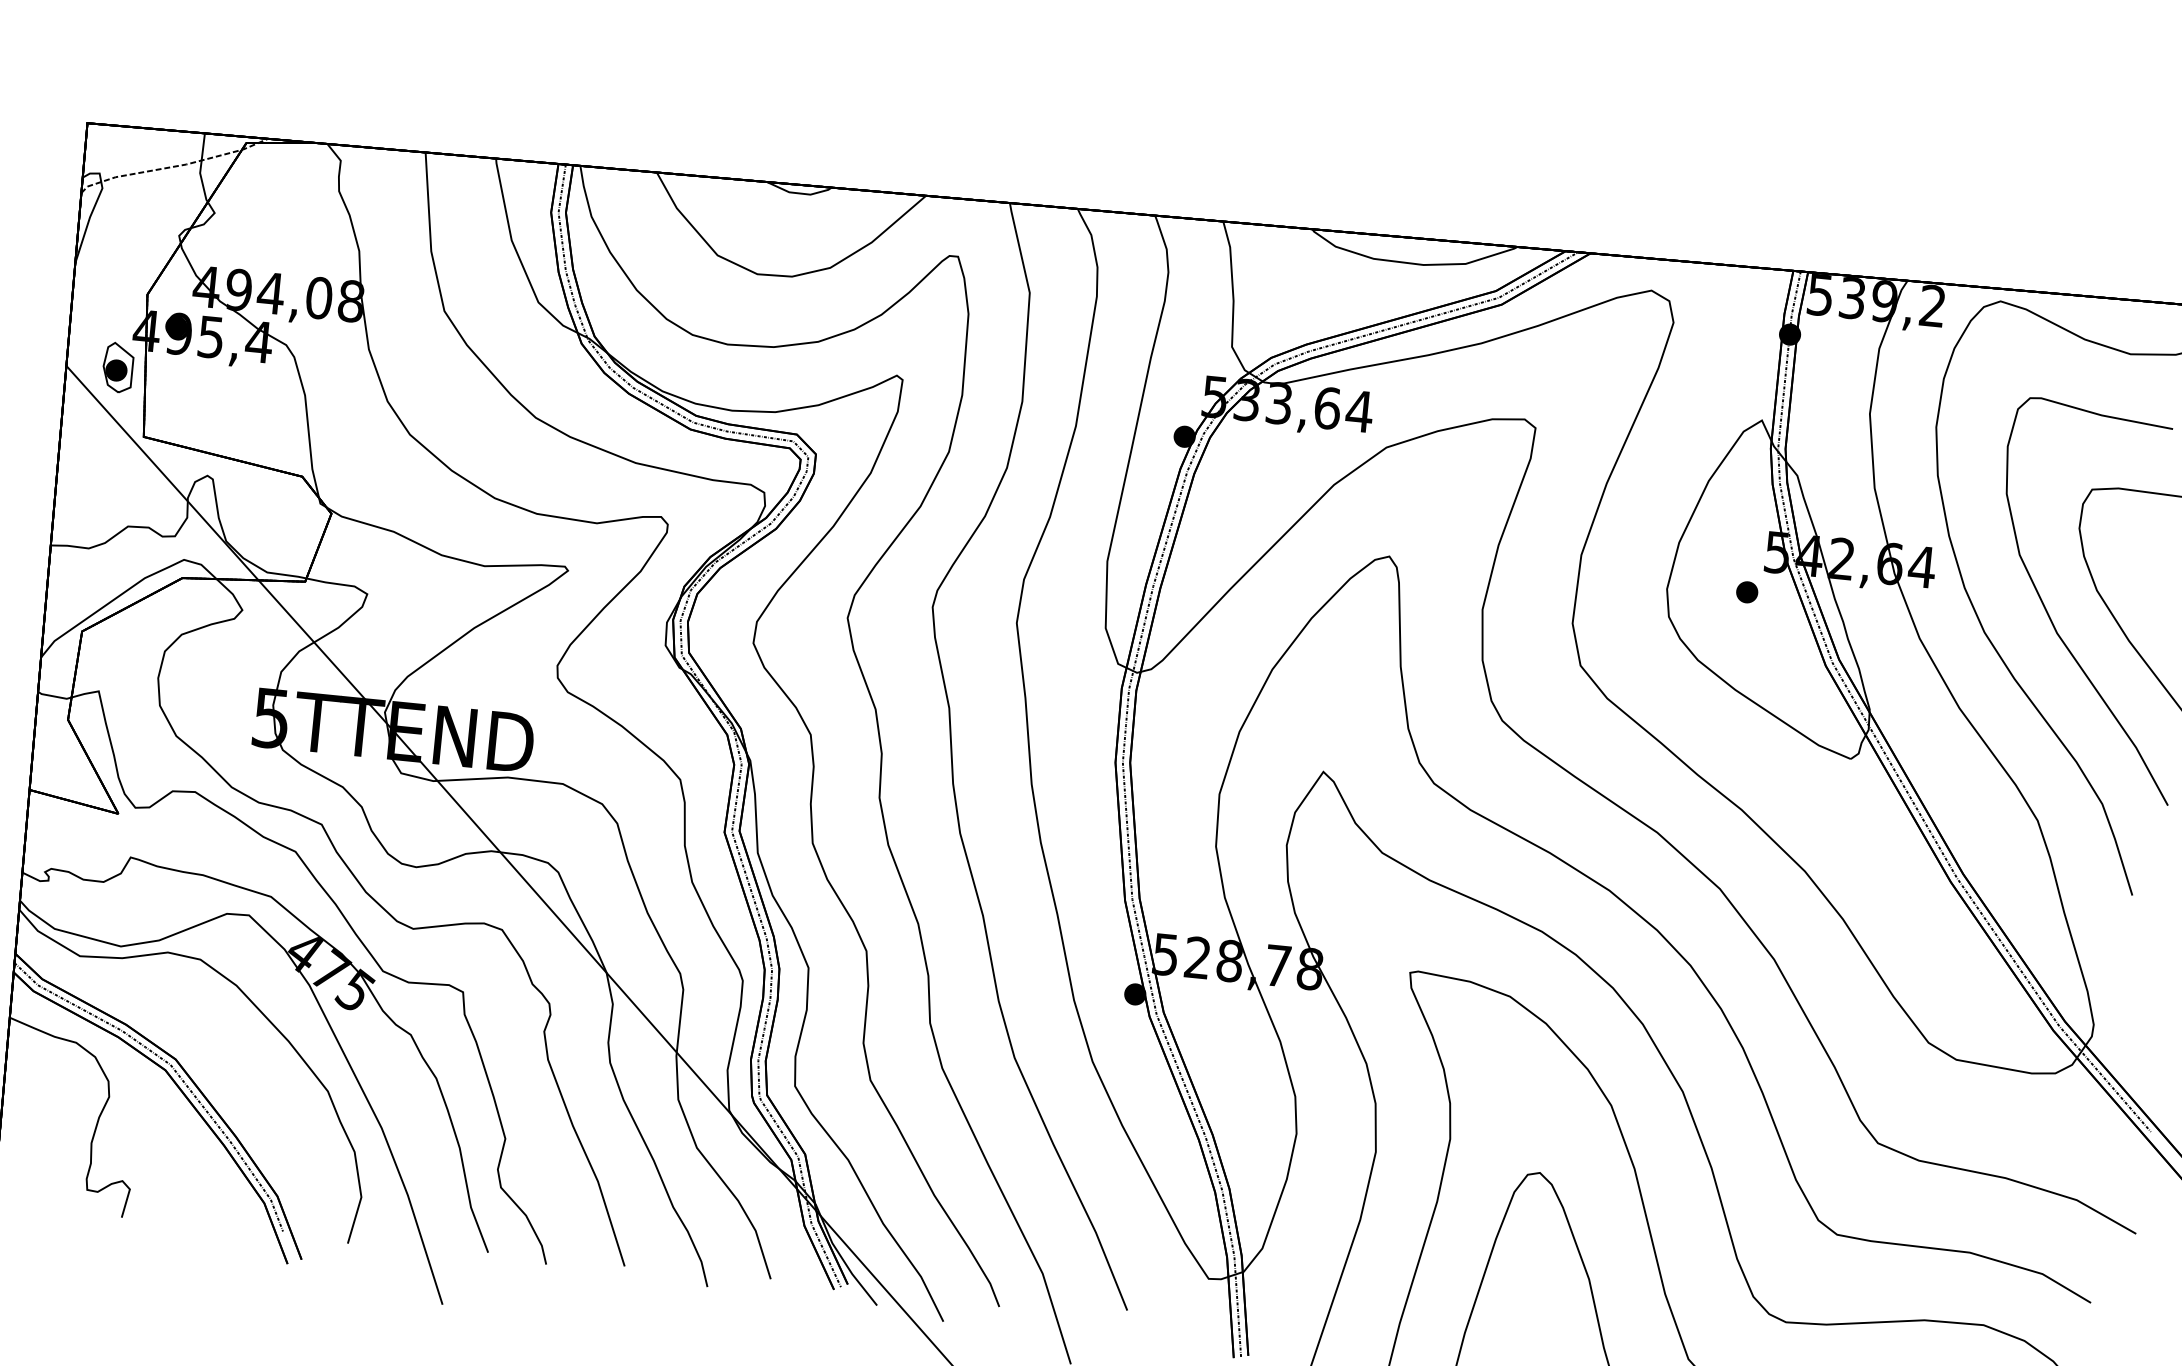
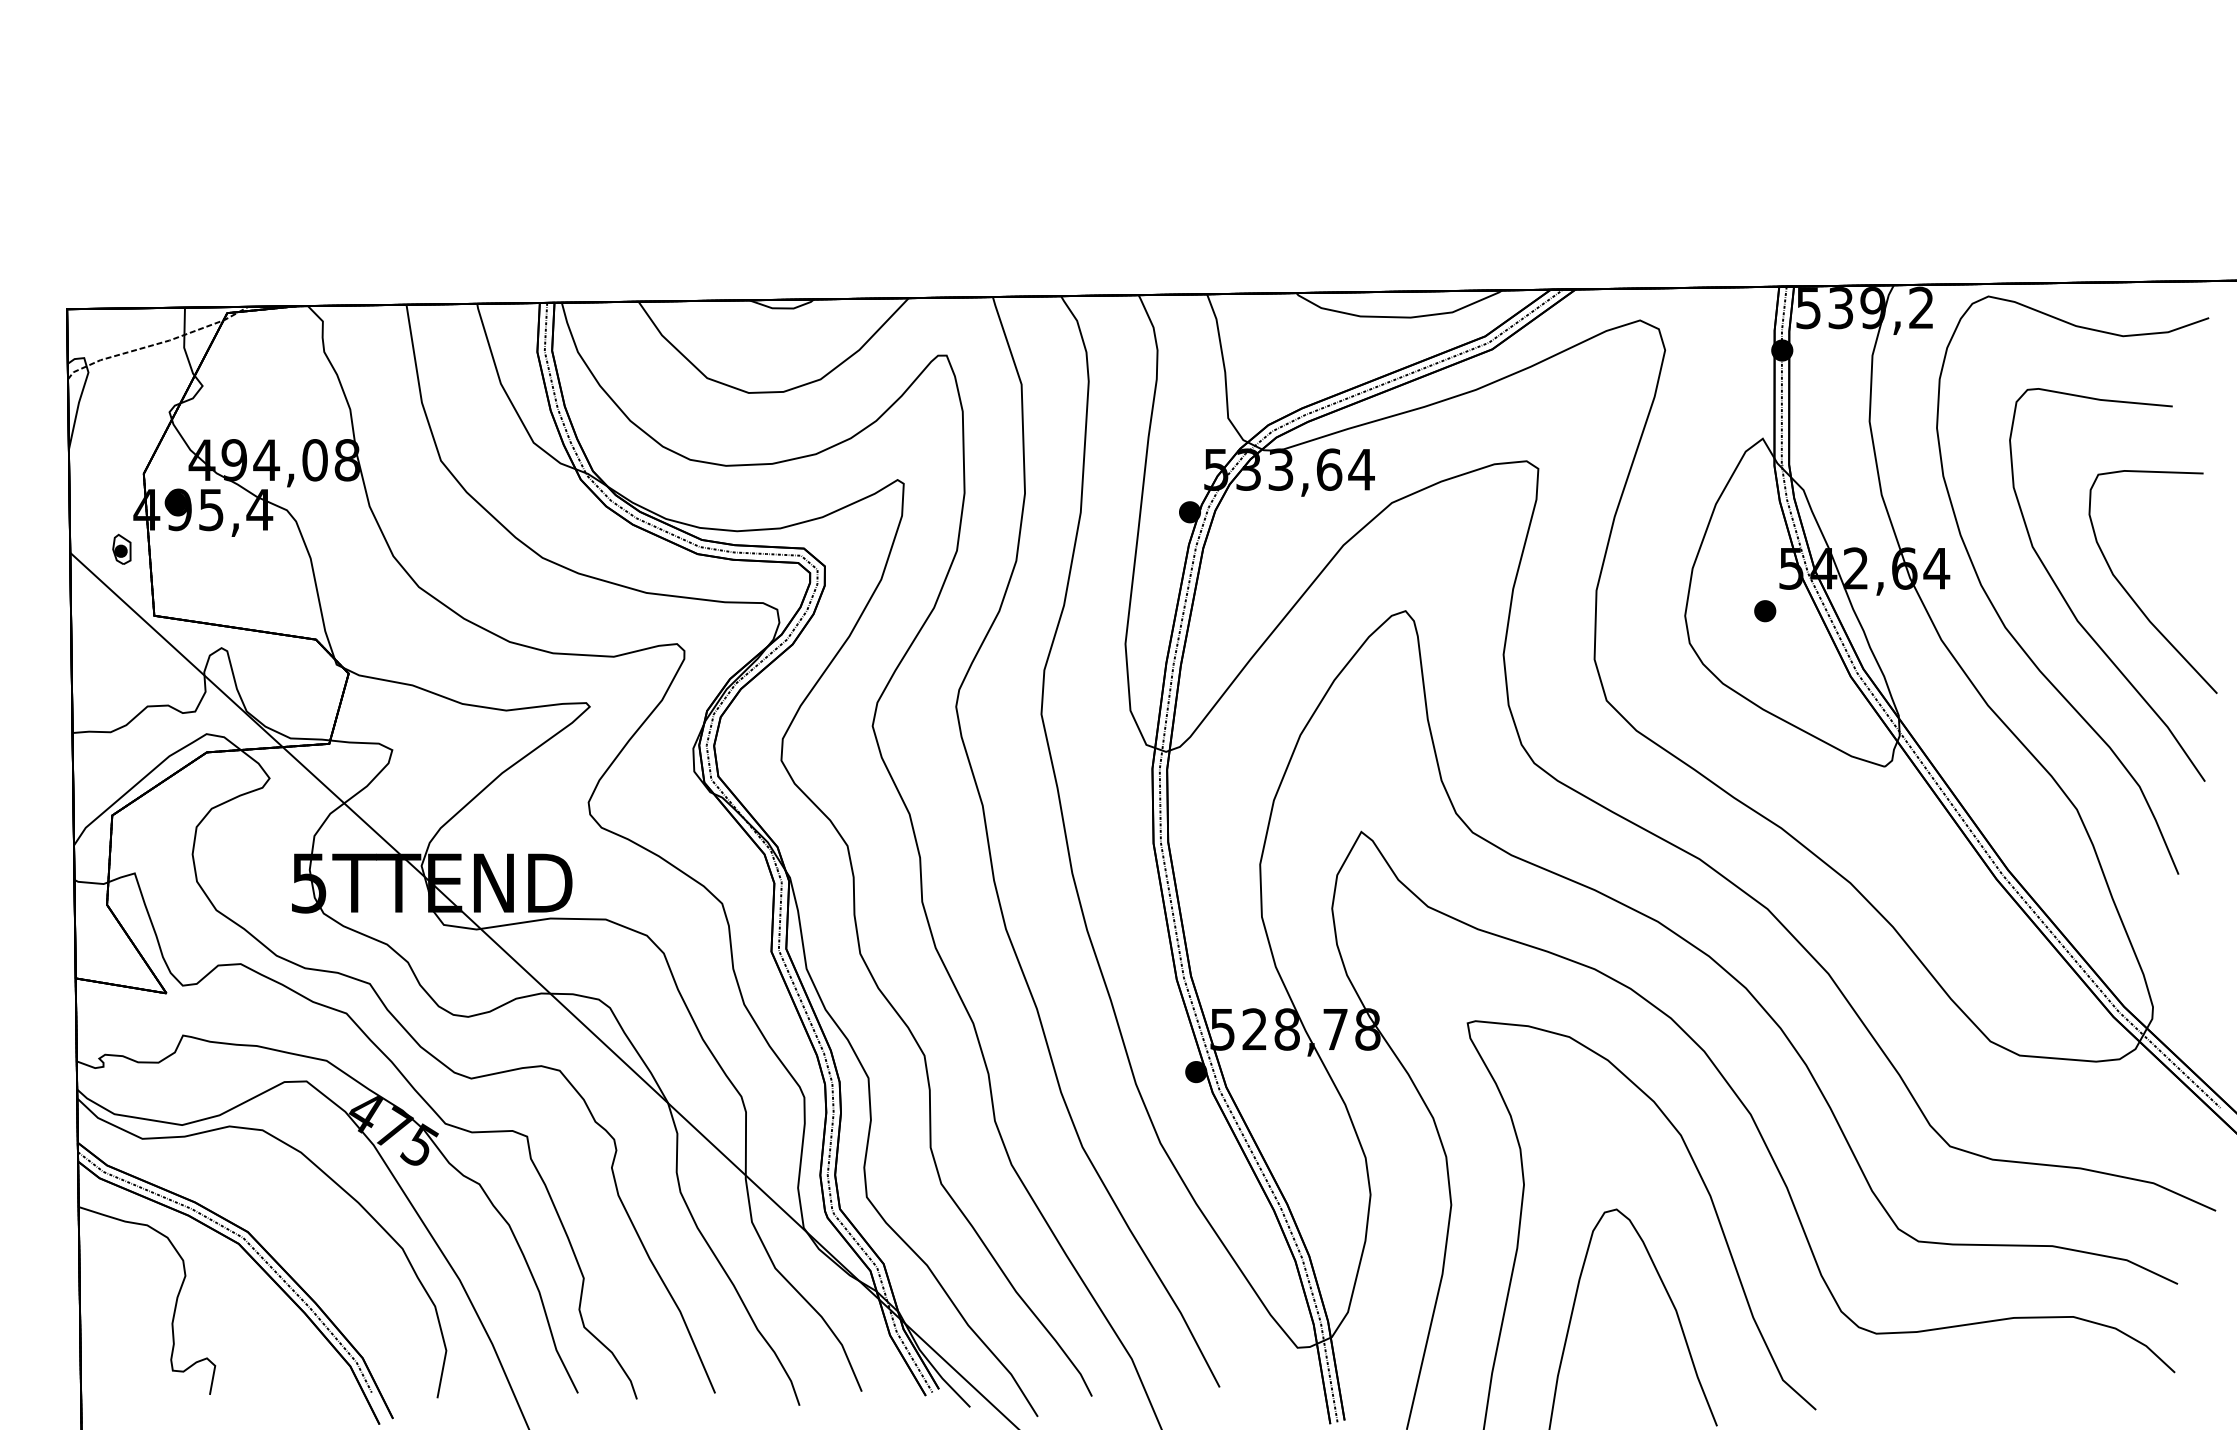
part: (117, 367) -> (121, 549), size x0.6

